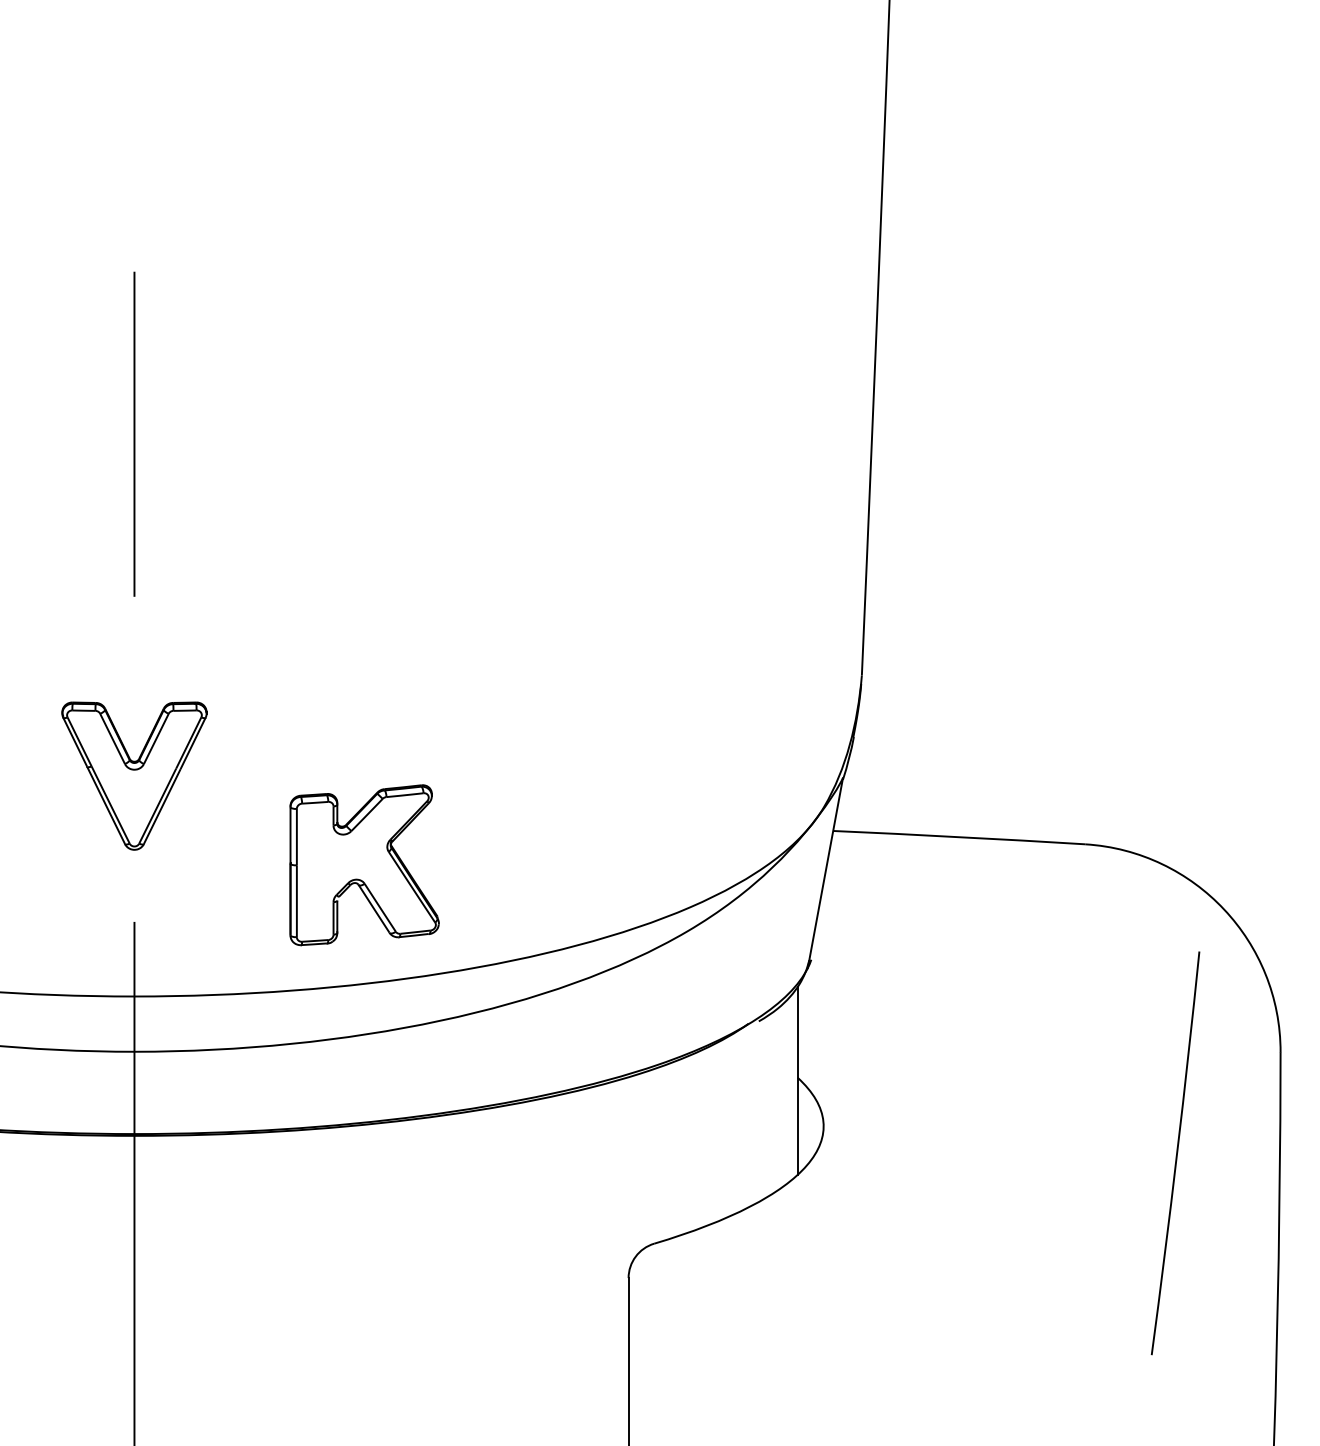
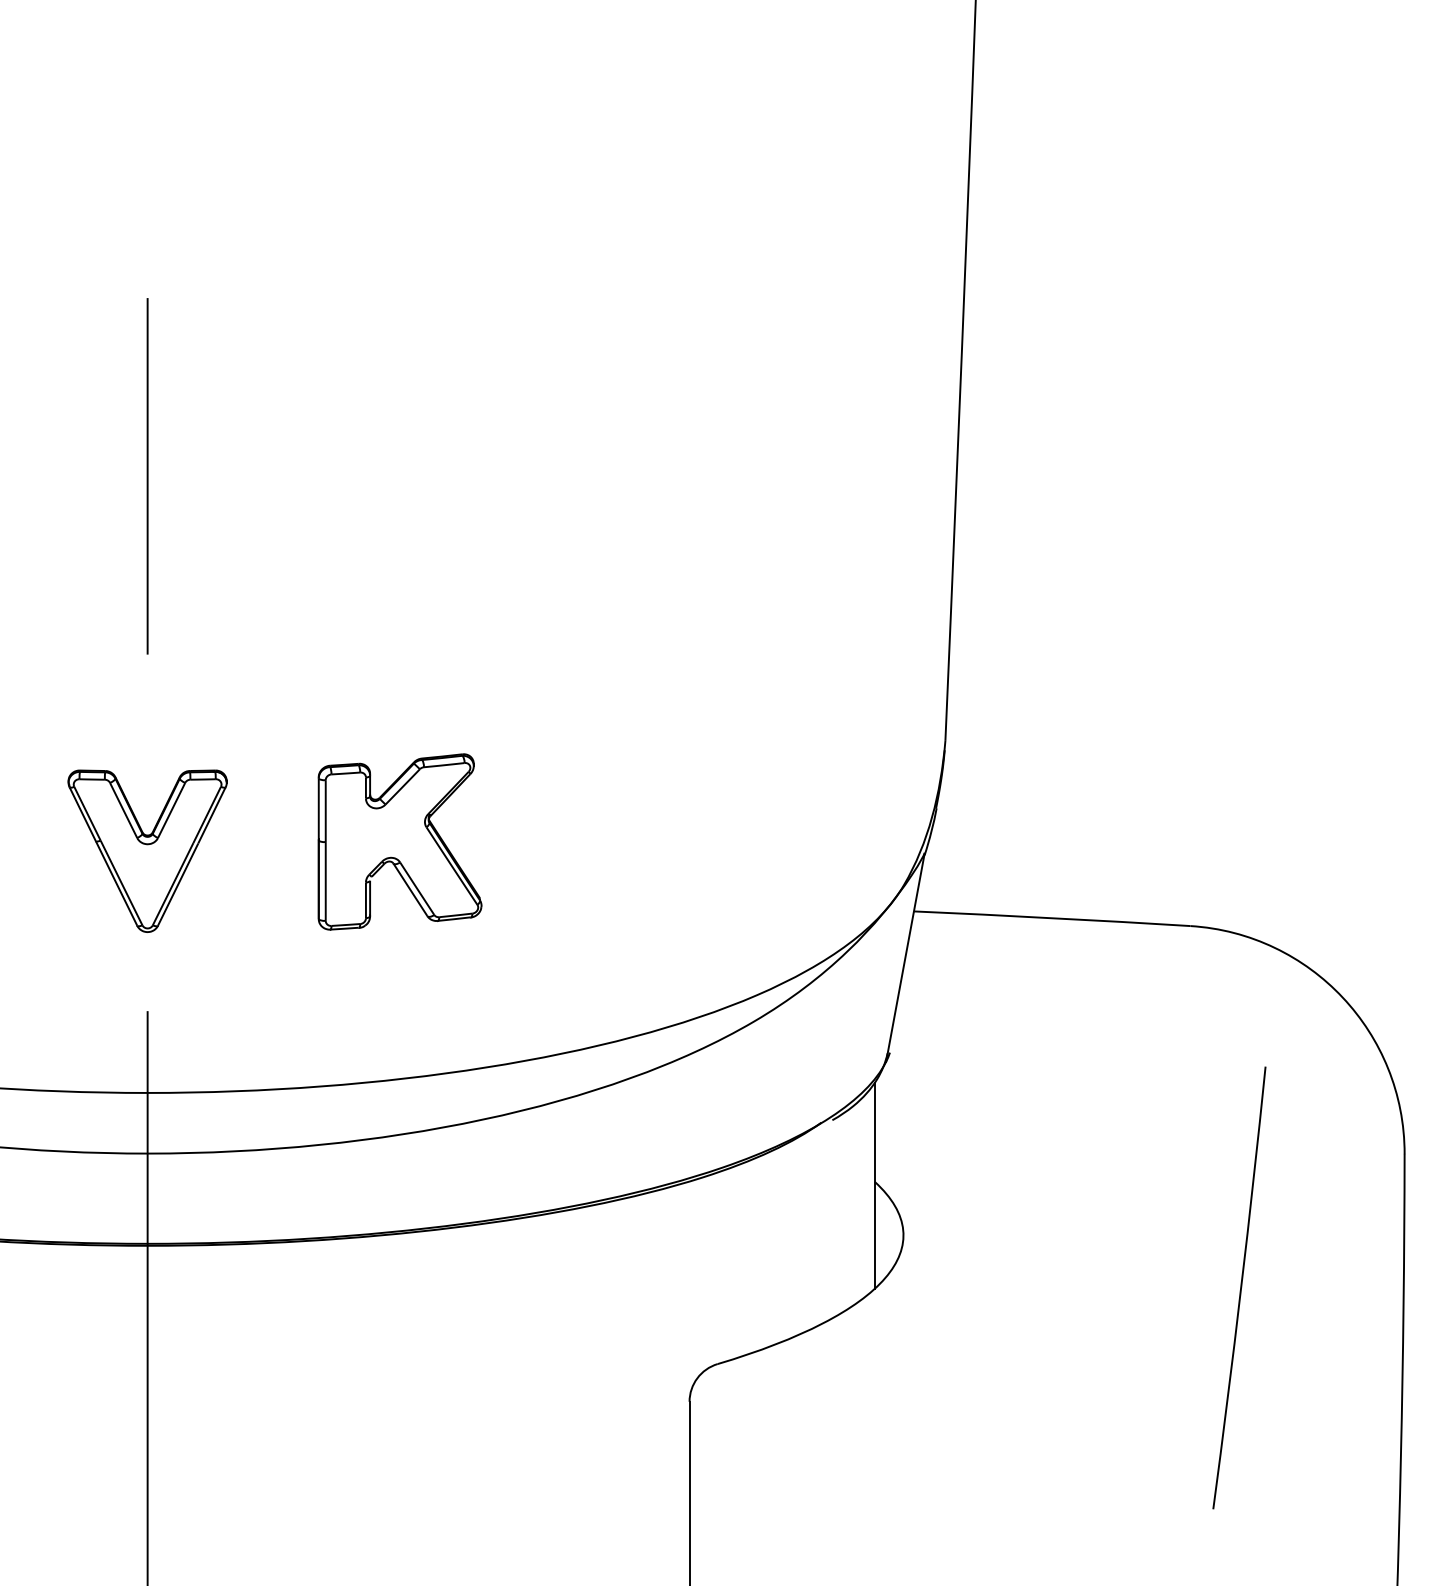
part: (364, 864) -> (399, 841), moved
arc: (1176, 1152) -> (1240, 1287), moved

